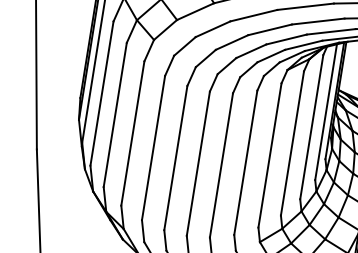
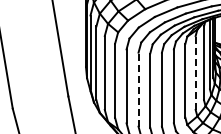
line: (292, 142) -> (195, 72), solid -> dashed
line: (175, 157) -> (138, 89), solid -> dashed

